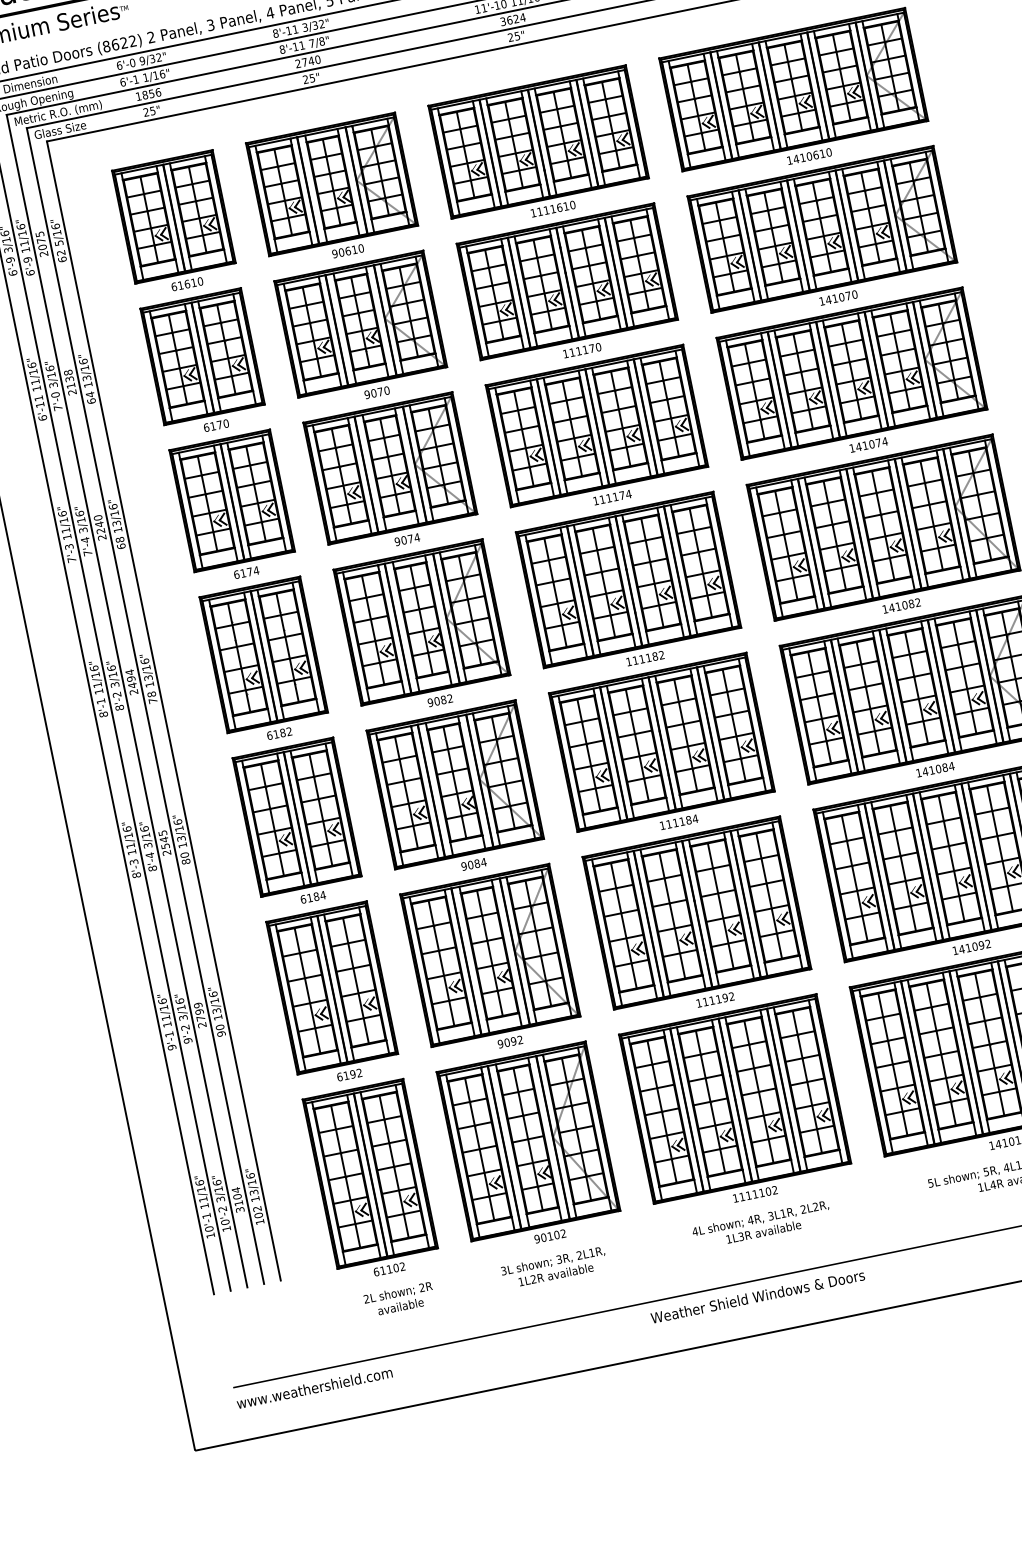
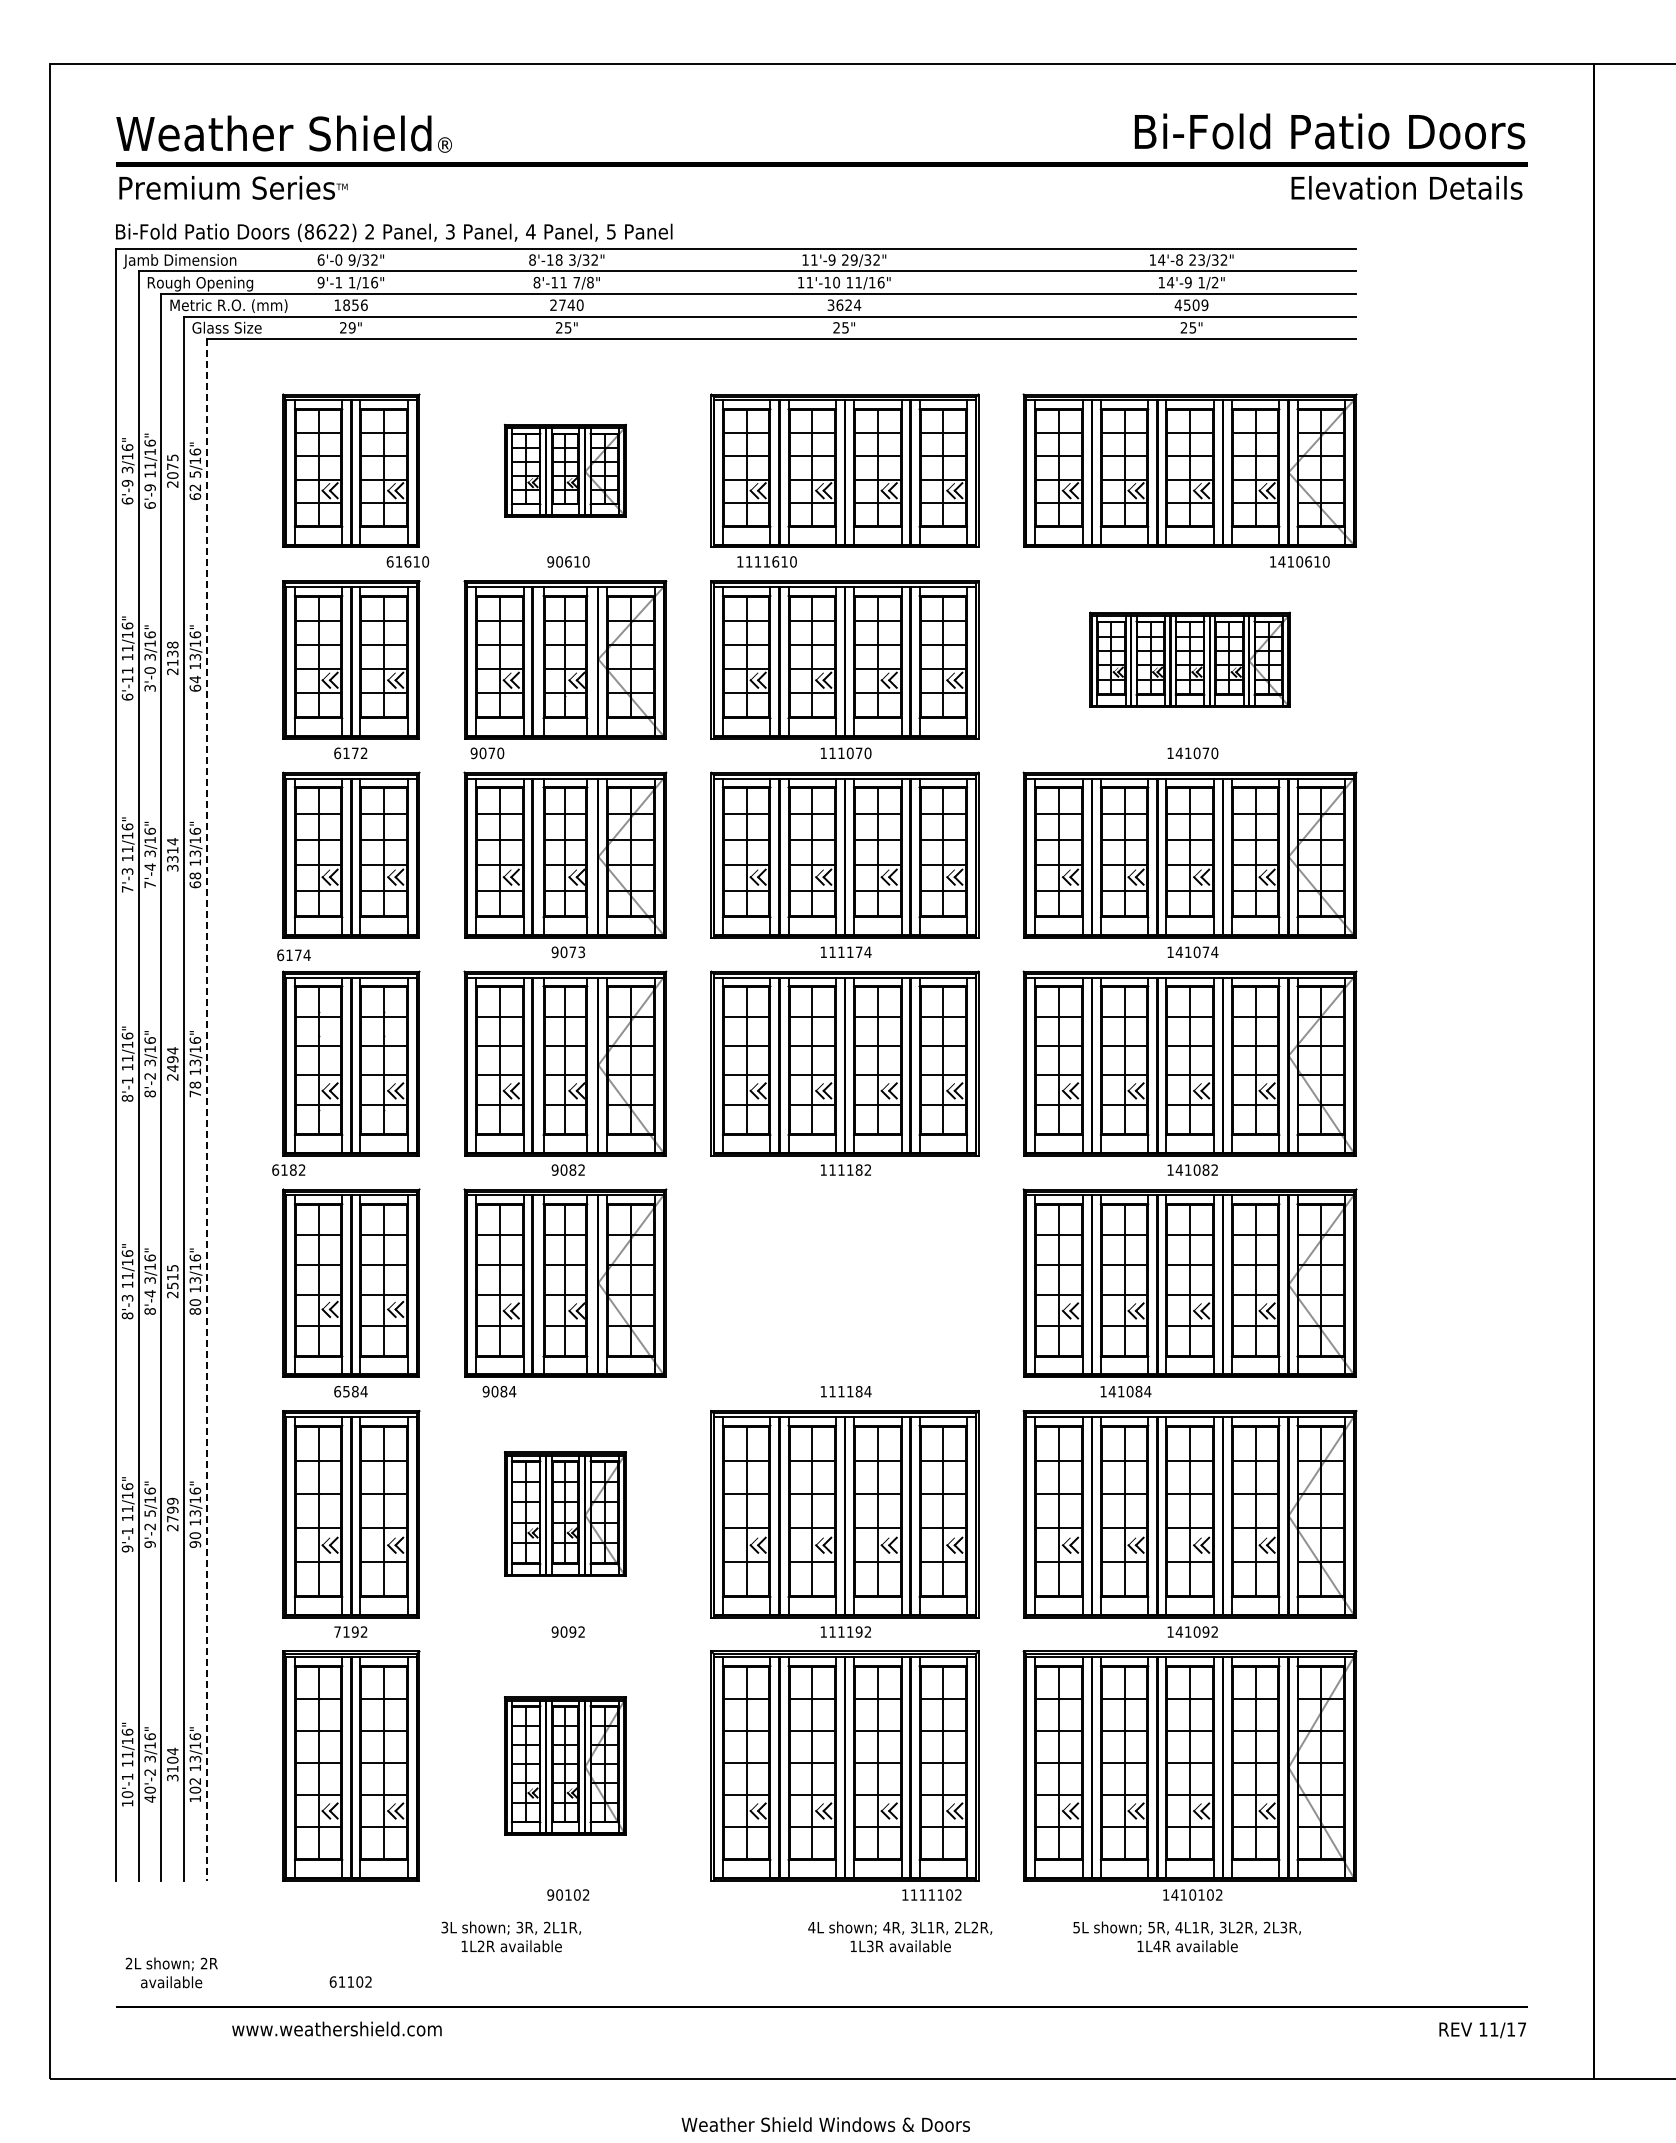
text: (294, 29) -> (558, 259), 8'-11 -> 8'-18
text: (122, 82) -> (320, 282), 6'-1 -> 9'-1
text: (152, 110) -> (351, 327), 25" -> 29"
text: (809, 156) -> (1299, 561), moved
part: (332, 184) -> (565, 470), size x0.6
text: (552, 208) -> (766, 561), moved
part: (821, 229) -> (1189, 659), size x0.6
text: (187, 283) -> (407, 561), moved
text: (584, 350) -> (849, 753), 111170 -> 111070
text: (377, 392) -> (487, 753), moved
text: (57, 408) -> (149, 688), 7'-0 -> 3'-0
text: (225, 423) -> (363, 753), 6170 -> 6172
text: (99, 527) -> (172, 854), 2240 -> 3314
text: (417, 537) -> (581, 952), 9074 -> 9073
text: (246, 572) -> (293, 955), moved
line: (163, 710) -> (206, 1109), solid -> dashed
text: (279, 733) -> (288, 1169), moved
part: (661, 741) -> (844, 1282), removed
text: (935, 769) -> (1125, 1391), moved
text: (163, 839) -> (172, 1276), 2545 -> 2515
text: (474, 864) -> (499, 1391), moved
text: (309, 897) -> (346, 1391), 6184 -> 6584
part: (490, 955) -> (565, 1514), size x0.6
text: (182, 1017) -> (149, 1513), 3/16" -> 5/16"
text: (339, 1076) -> (337, 1631), 6192 -> 7192
part: (528, 1141) -> (565, 1765), size x0.6
text: (755, 1193) -> (931, 1894), moved
text: (762, 1224) -> (900, 1936), moved
text: (226, 1228) -> (149, 1798), 10'-2 -> 40'-2
text: (553, 1267) -> (510, 1936), moved
text: (389, 1269) -> (350, 1981), moved
text: (757, 1296) -> (825, 2124), moved
text: (399, 1299) -> (171, 1972), moved
text: (314, 1387) -> (336, 2028), moved

